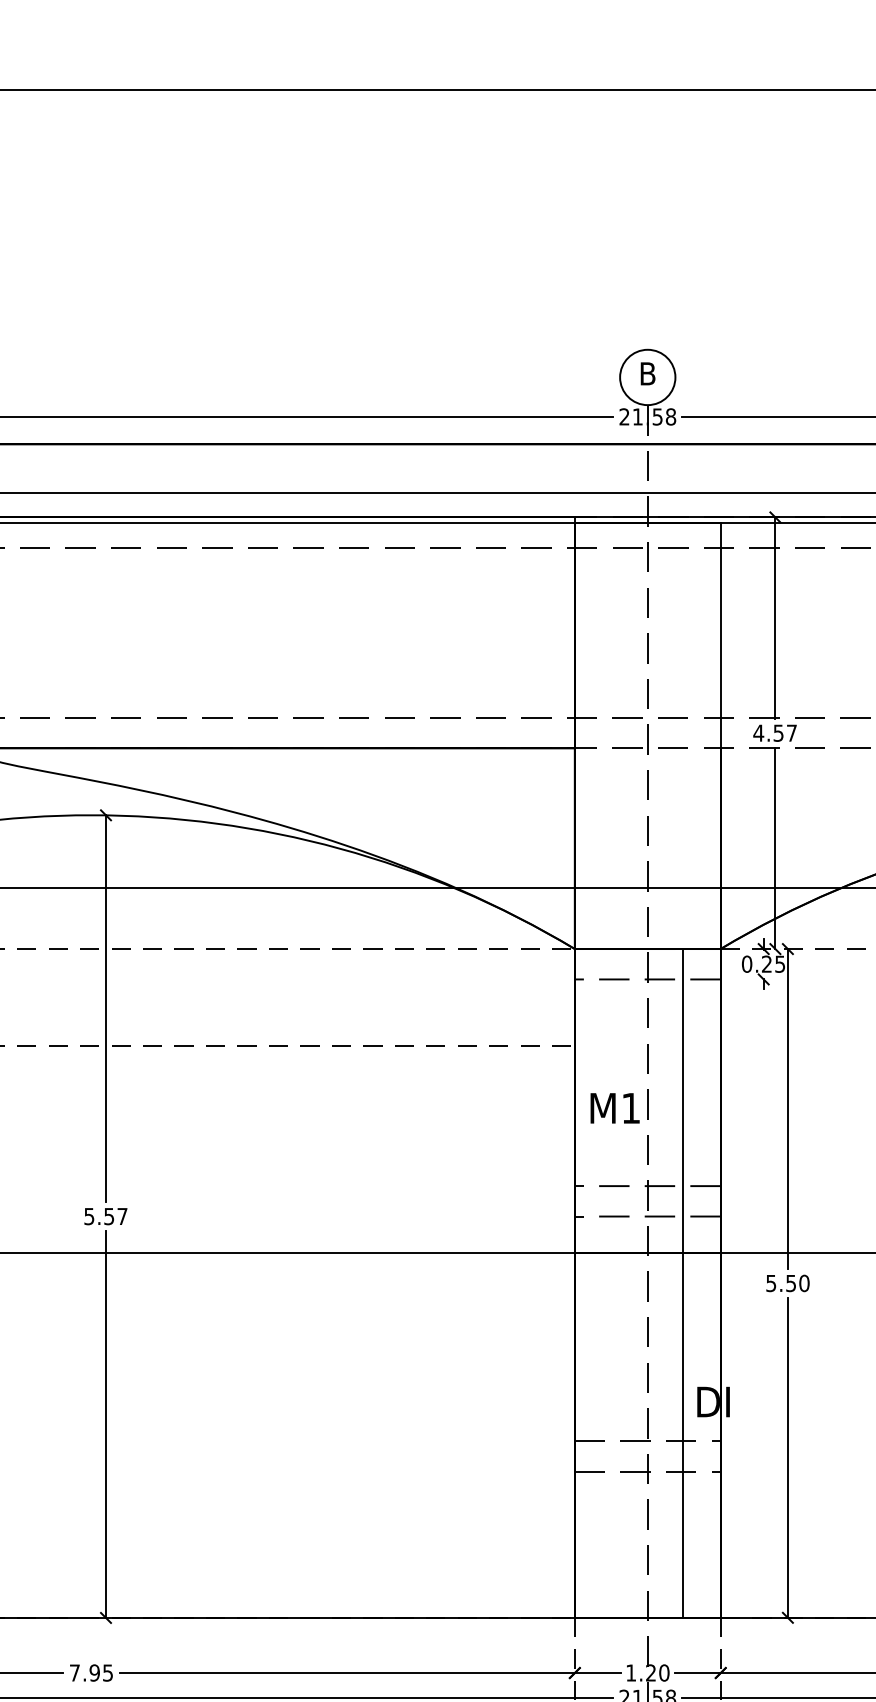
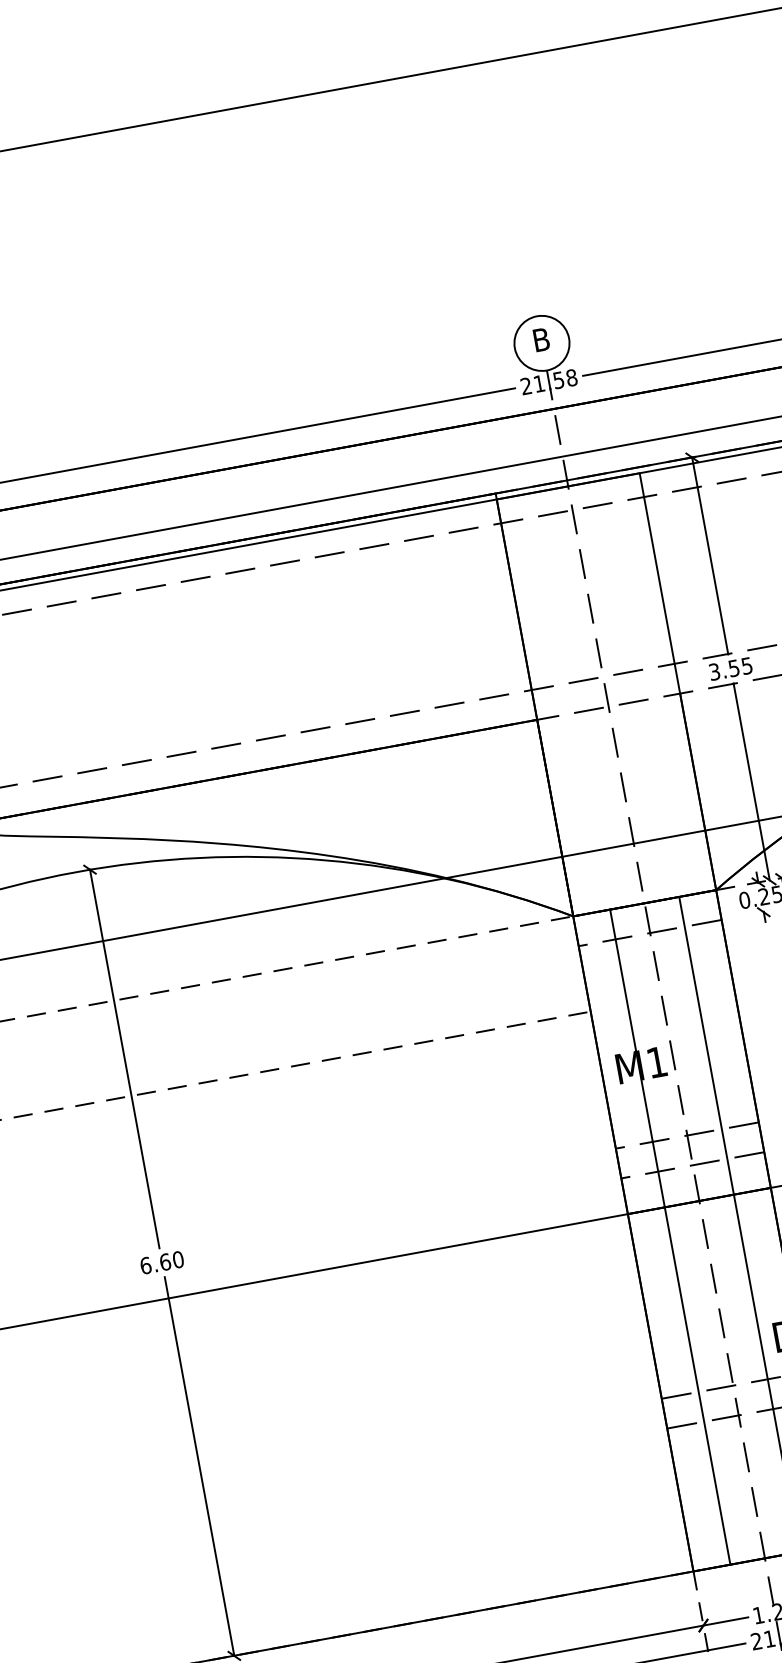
text: (774, 732) -> (729, 668), 4.57 -> 3.55
text: (105, 1216) -> (161, 1262), 5.57 -> 6.60
line: (612, 1283) -> (670, 1237), added

